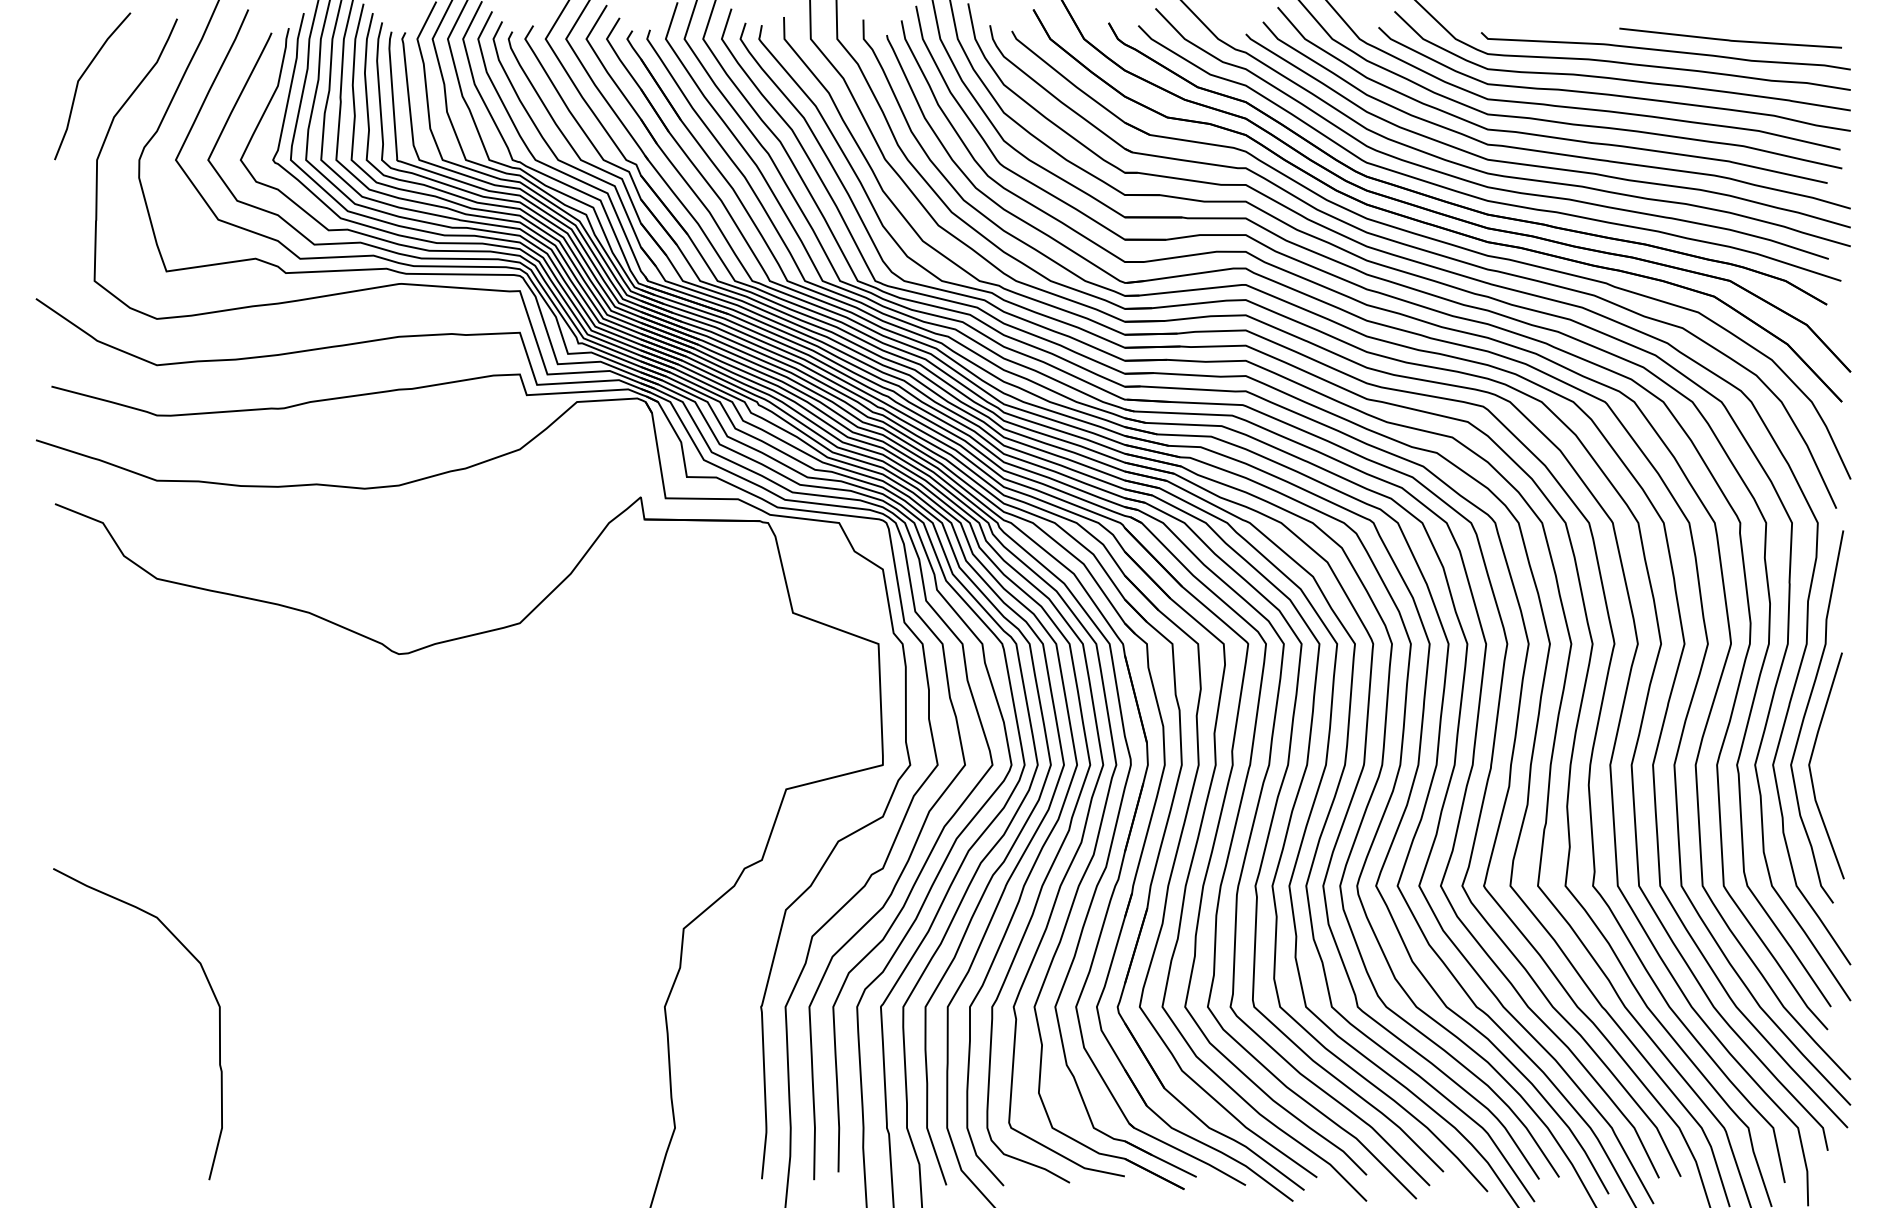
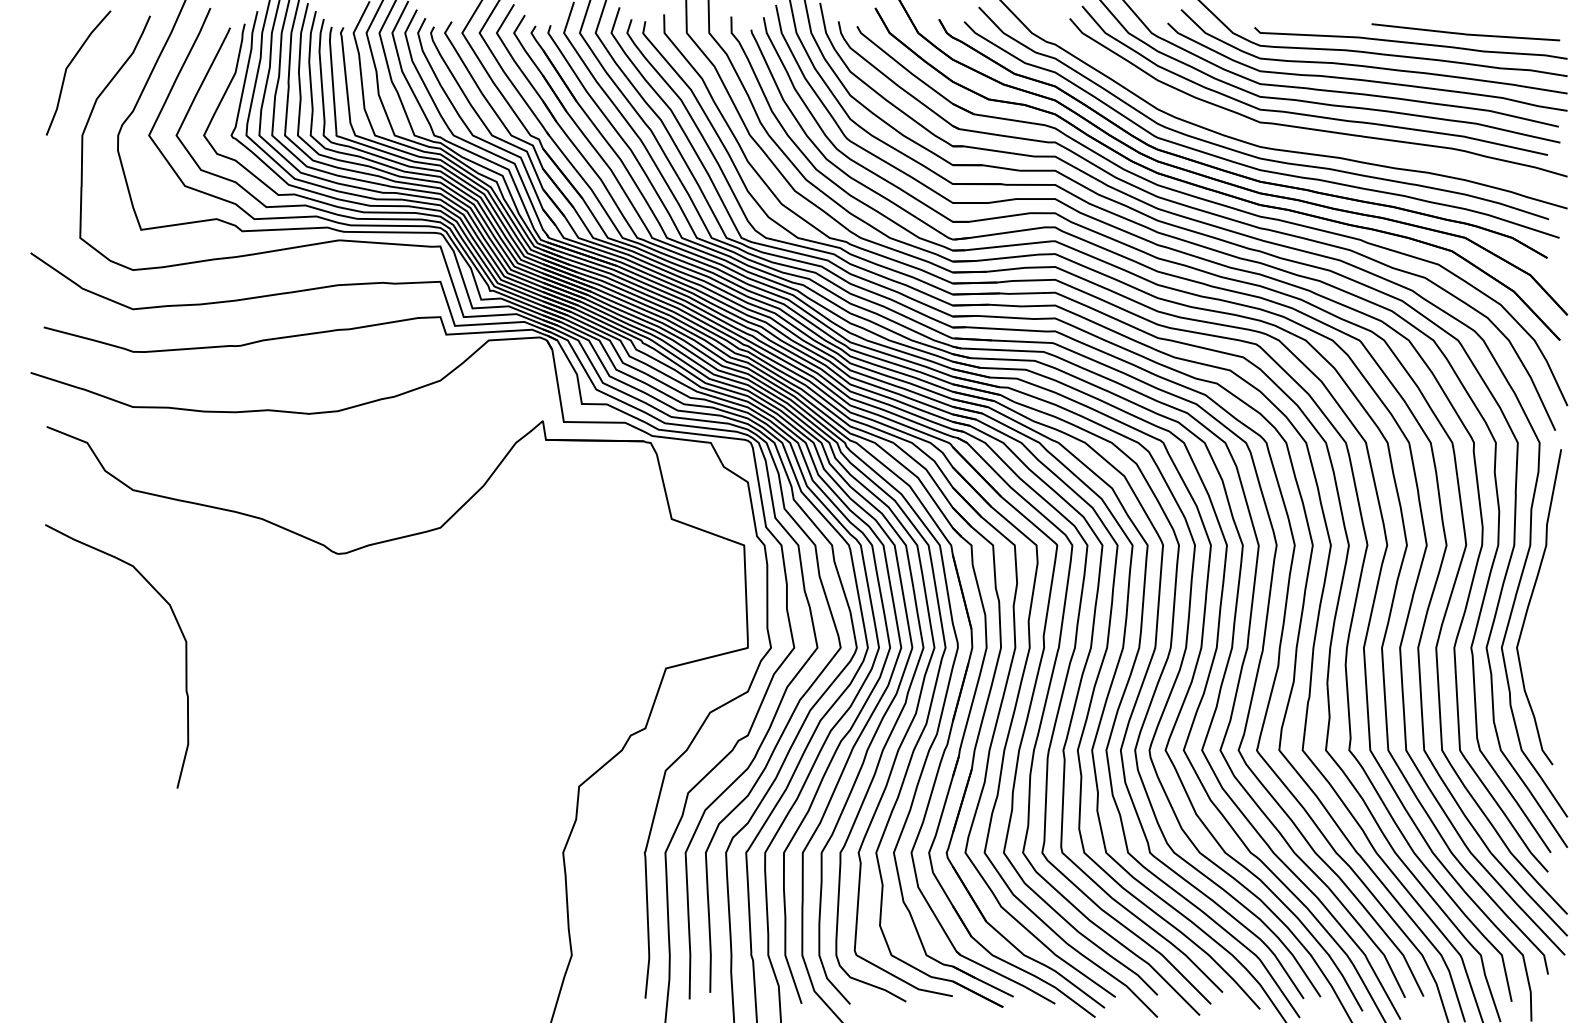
curve: (1541, 165) -> (1305, 140), removed
line: (1811, 760) -> (1534, 644), removed
curve: (212, 993) -> (180, 630), moved

